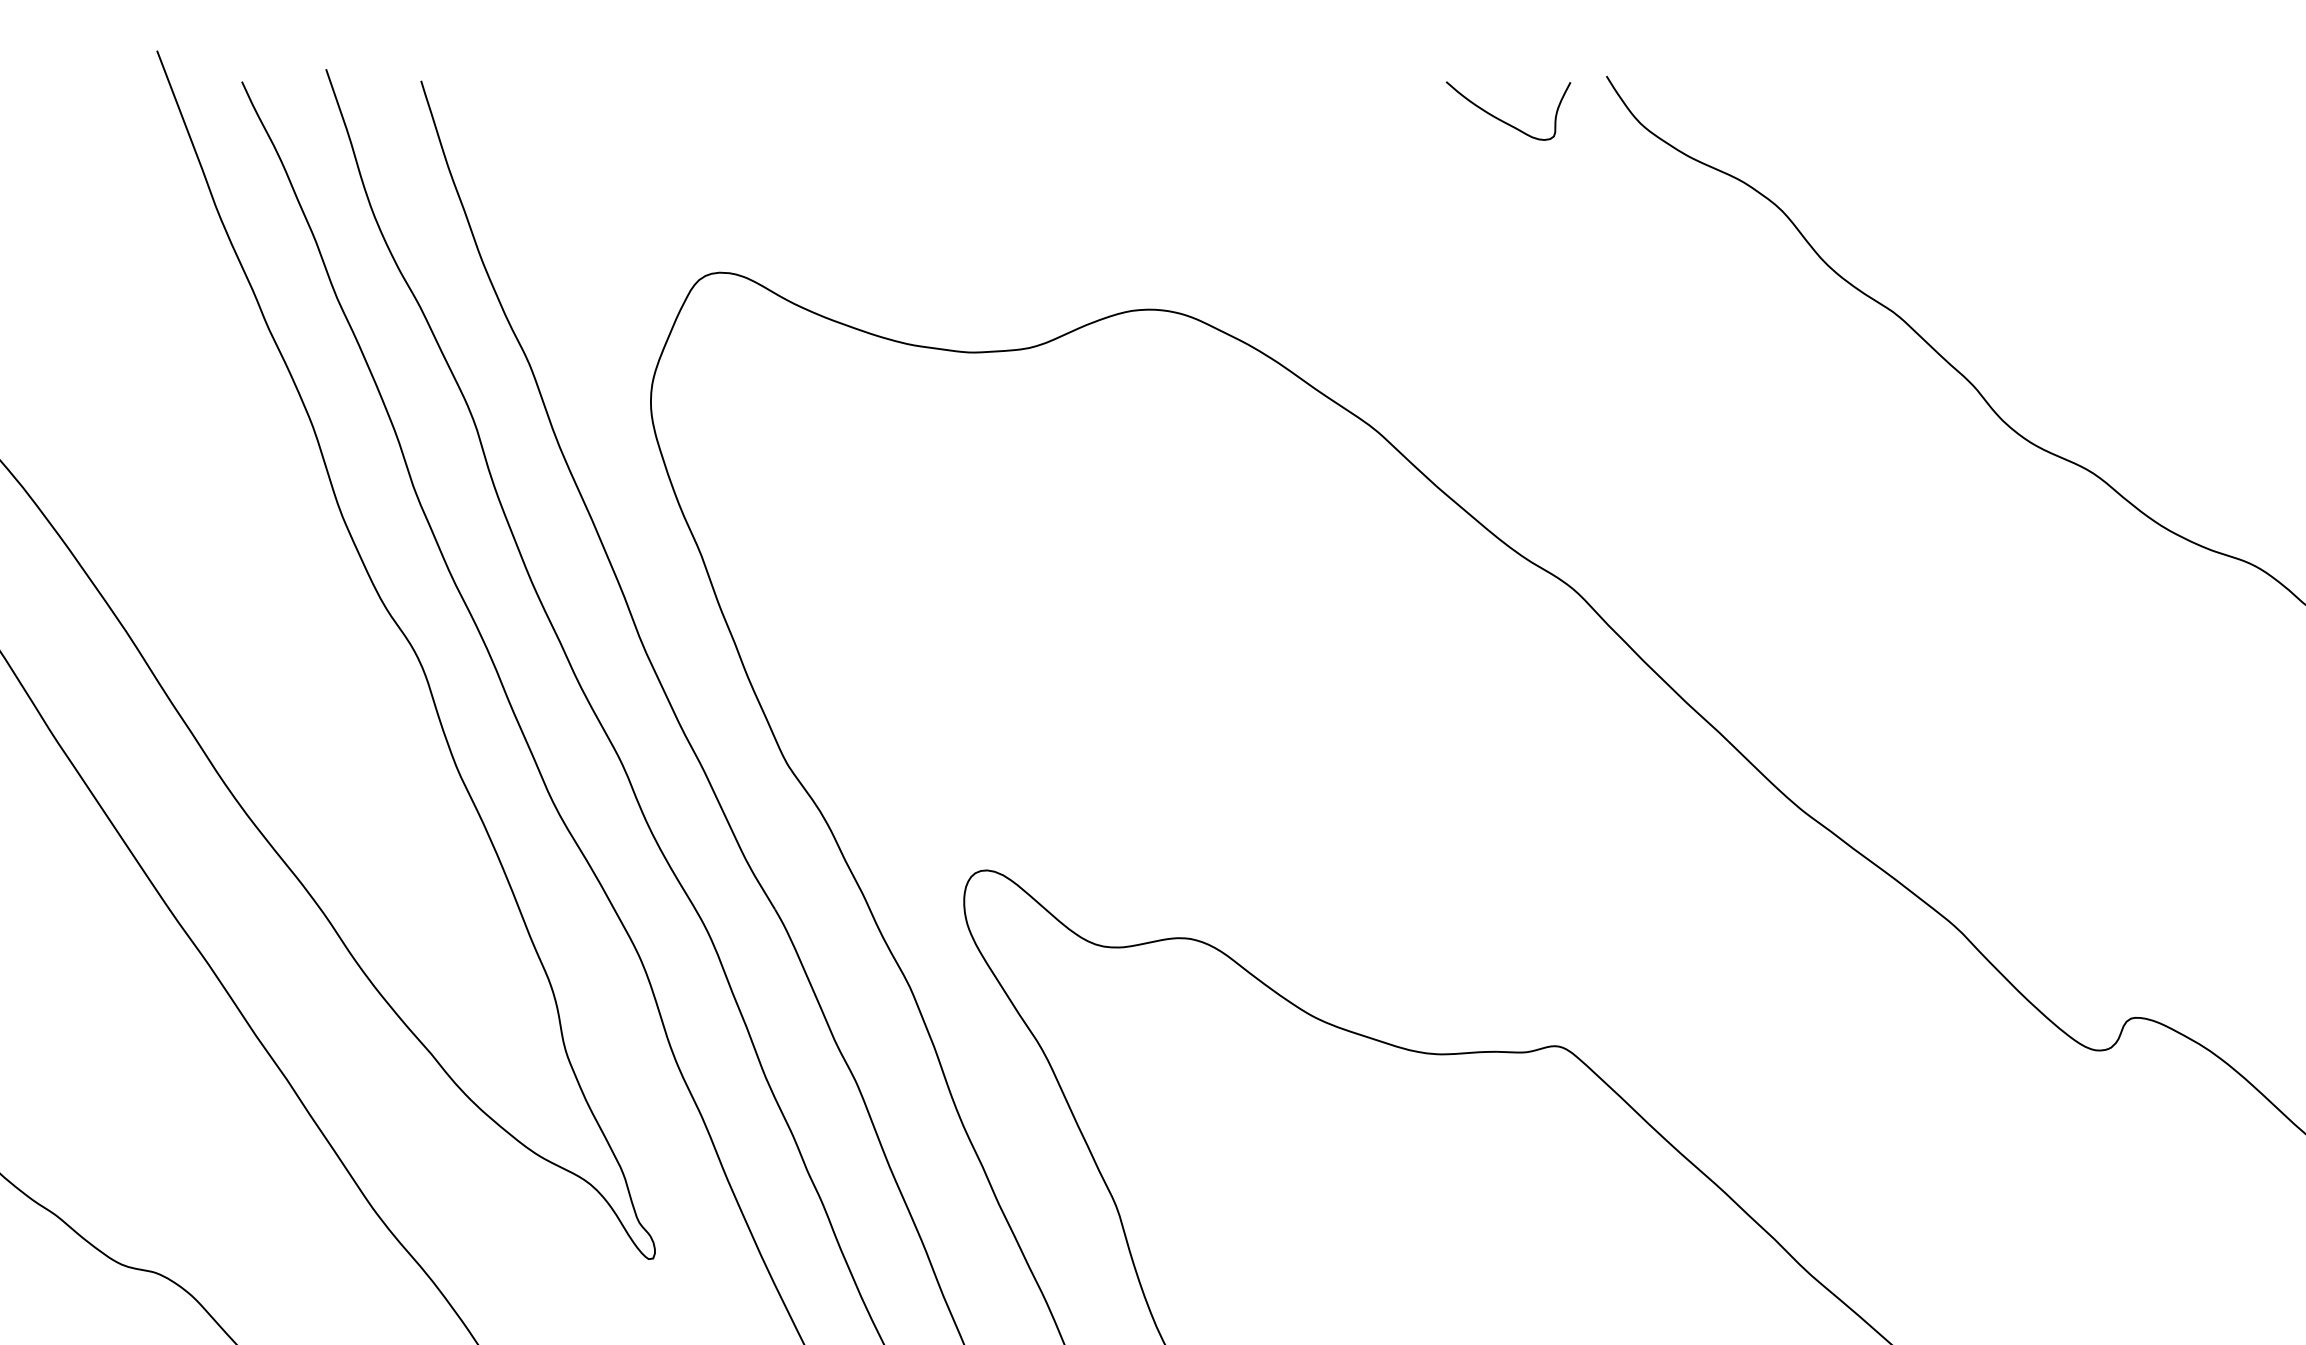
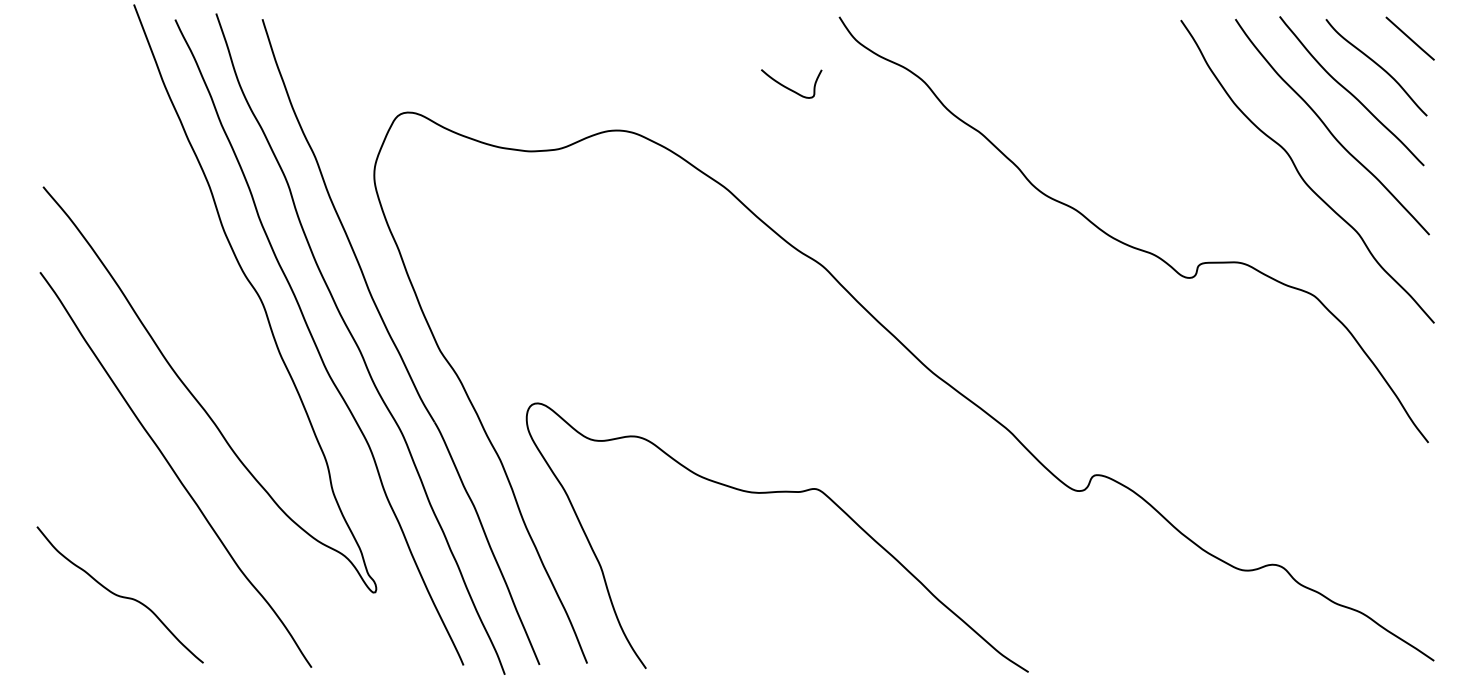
curve: (1502, 118) -> (788, 87), moved

